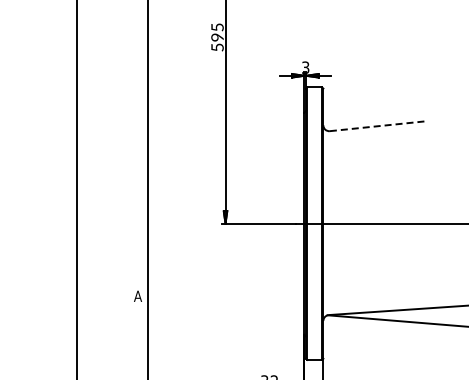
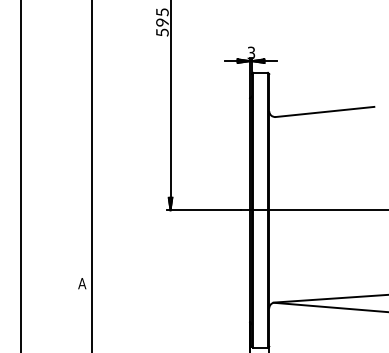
line: (379, 126) -> (325, 112), dashed -> solid

